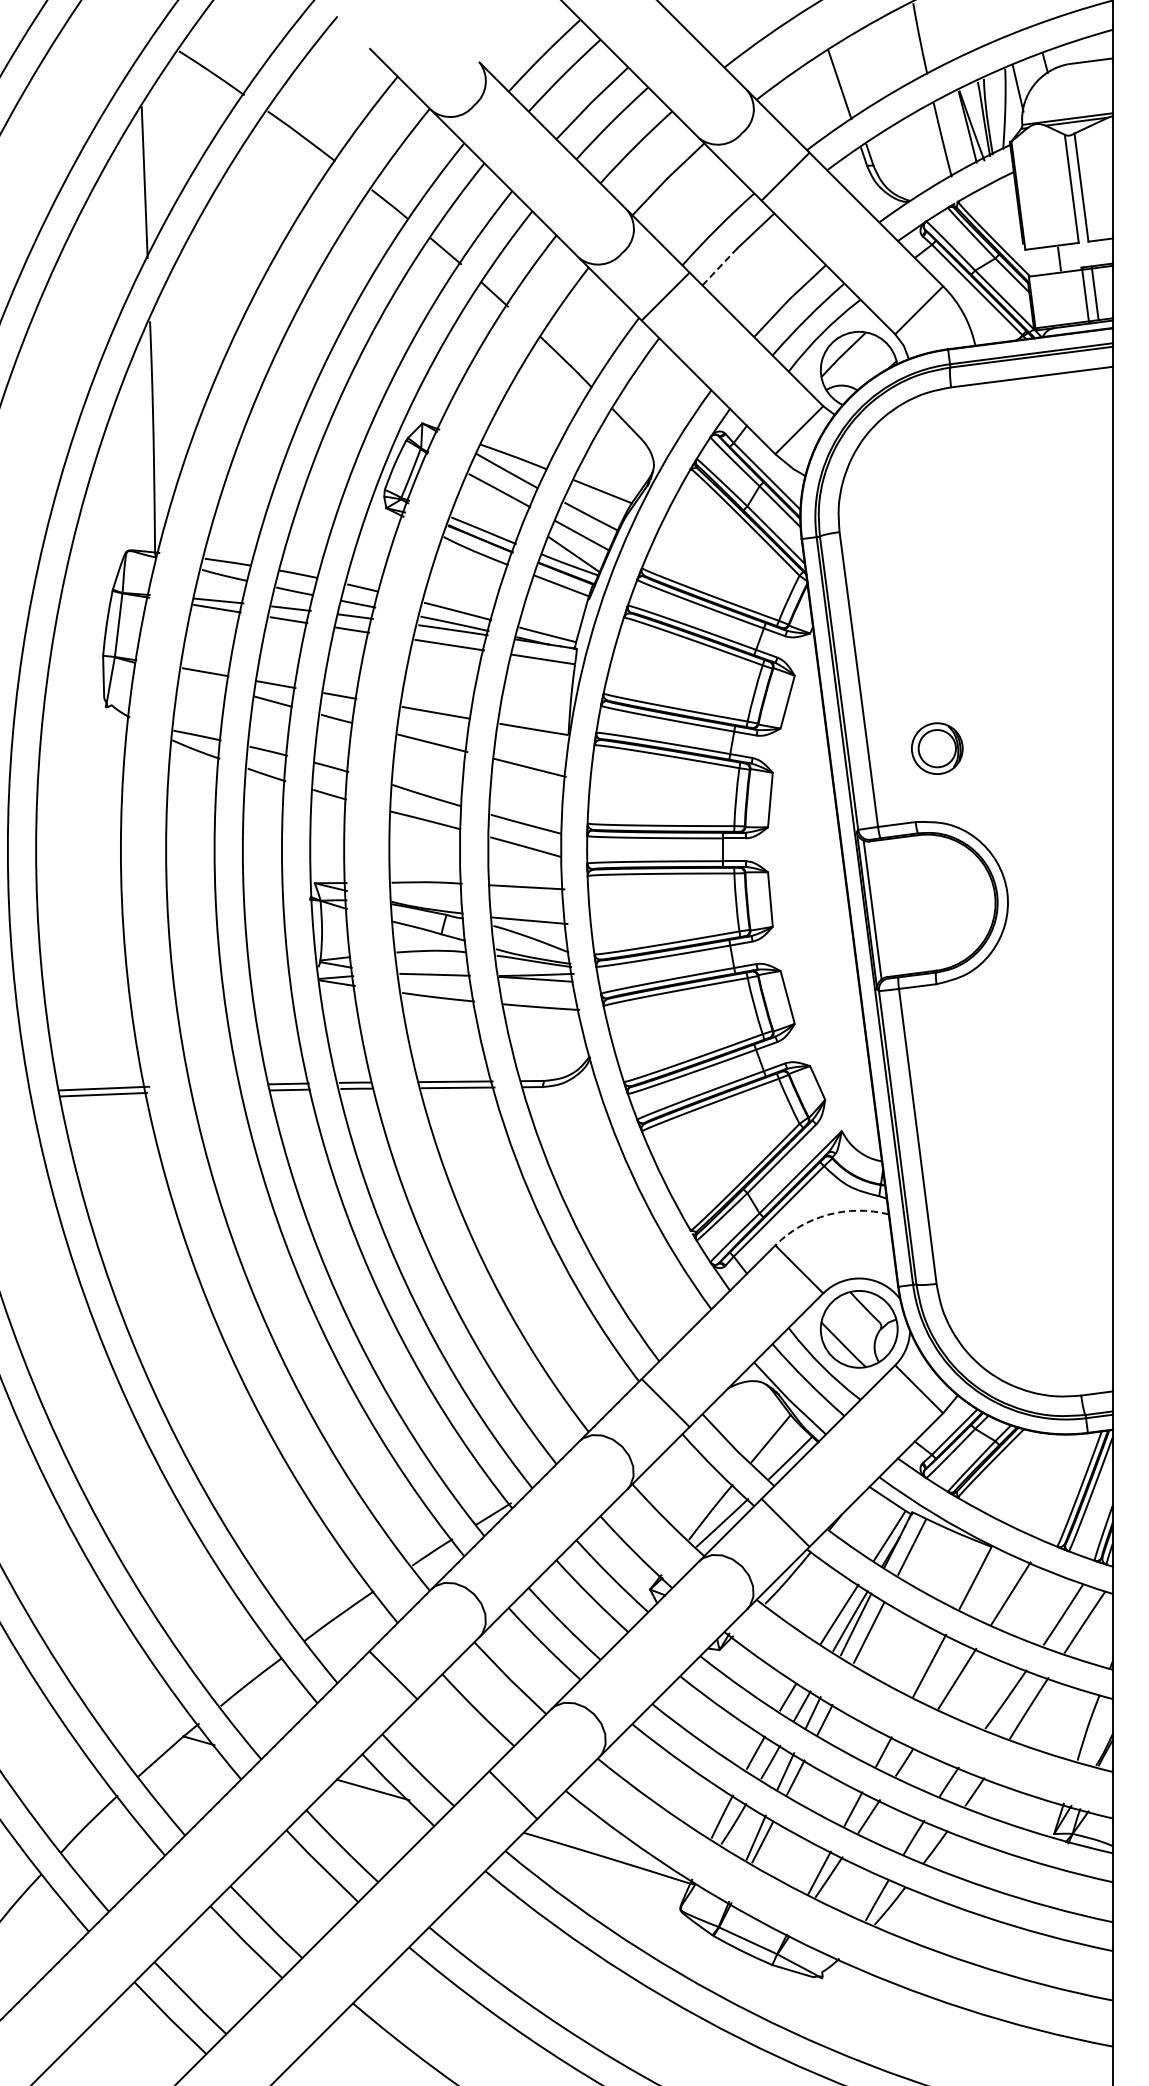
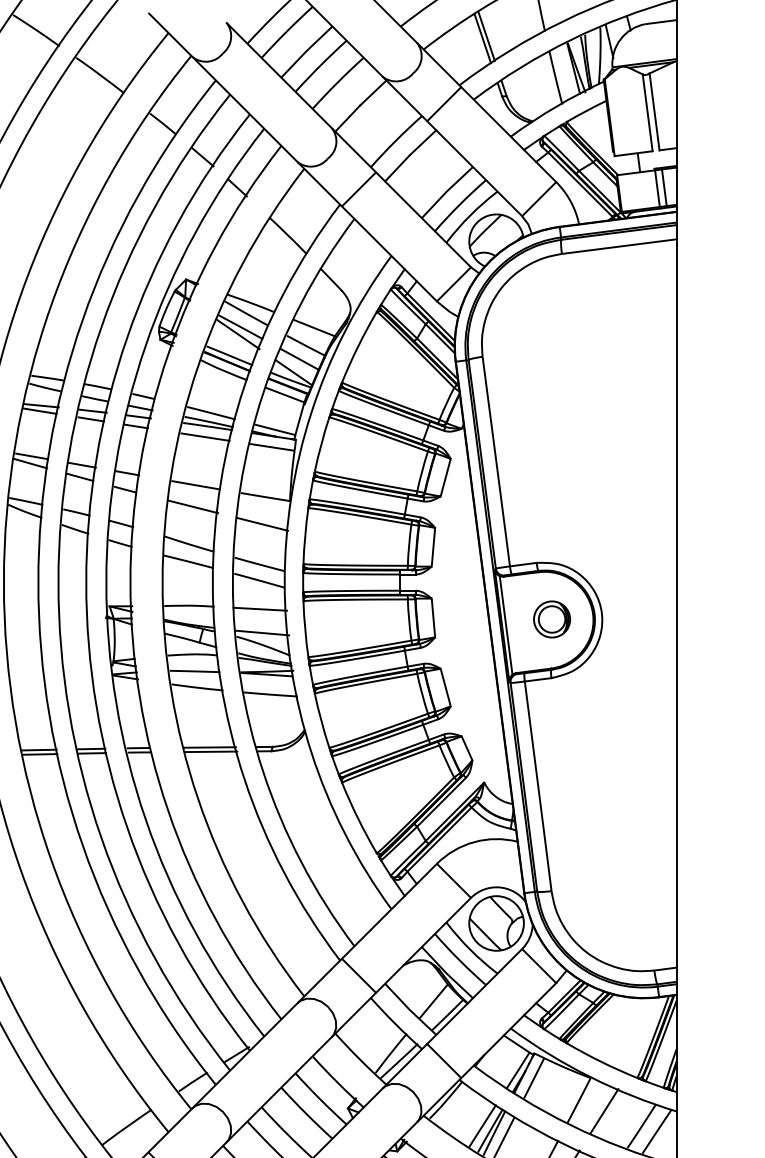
line: (844, 81) -> (486, 36), added
line: (720, 266) -> (397, 168), dashed -> solid
line: (495, 500) -> (238, 334), added
line: (203, 682) -> (30, 463), added
part: (937, 748) -> (552, 619), moved
line: (216, 1084) -> (39, 749), added
line: (217, 1091) -> (40, 754), added
arc: (827, 1214) -> (474, 841), dashed -> solid

